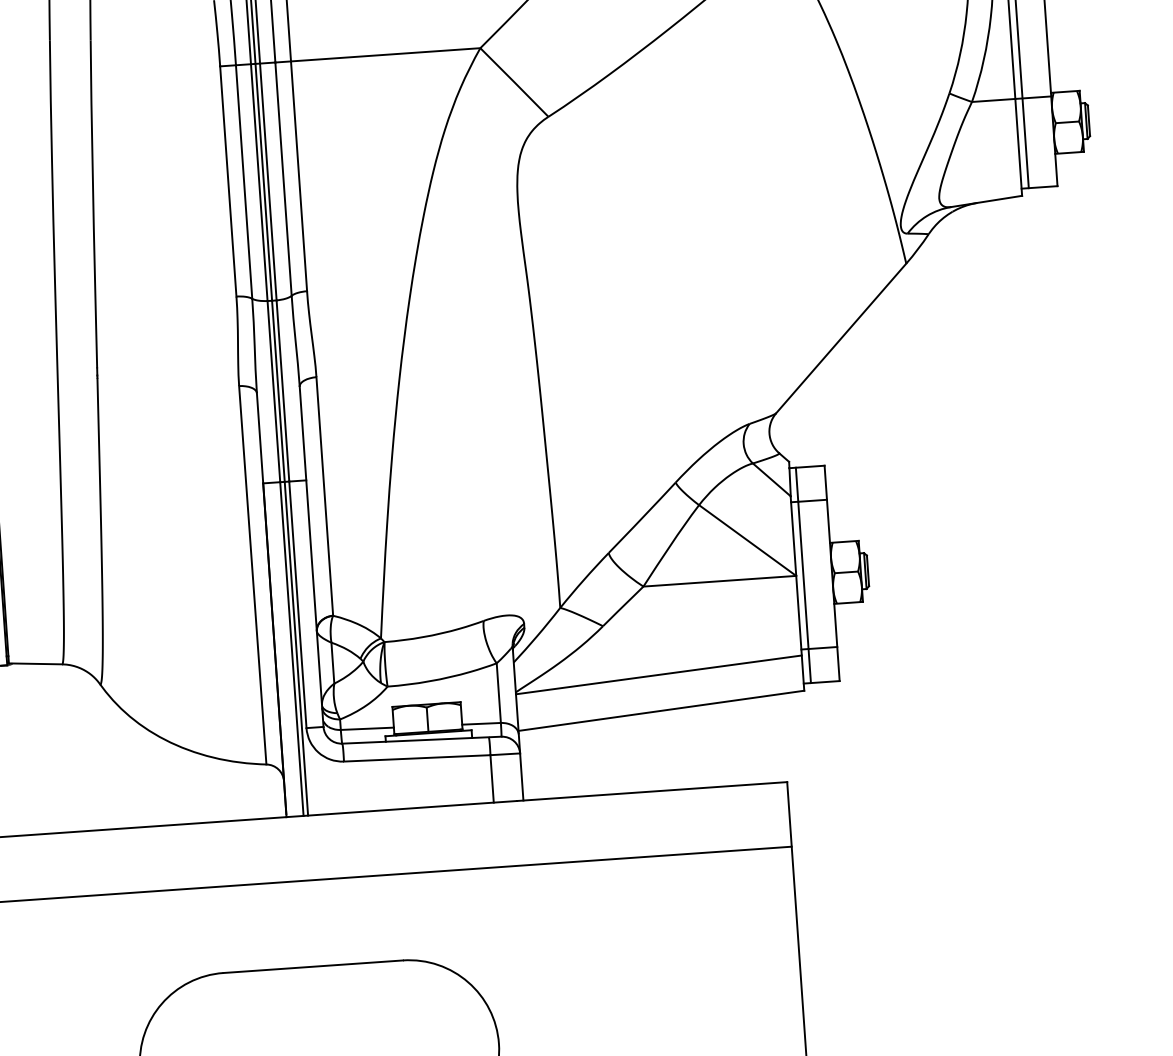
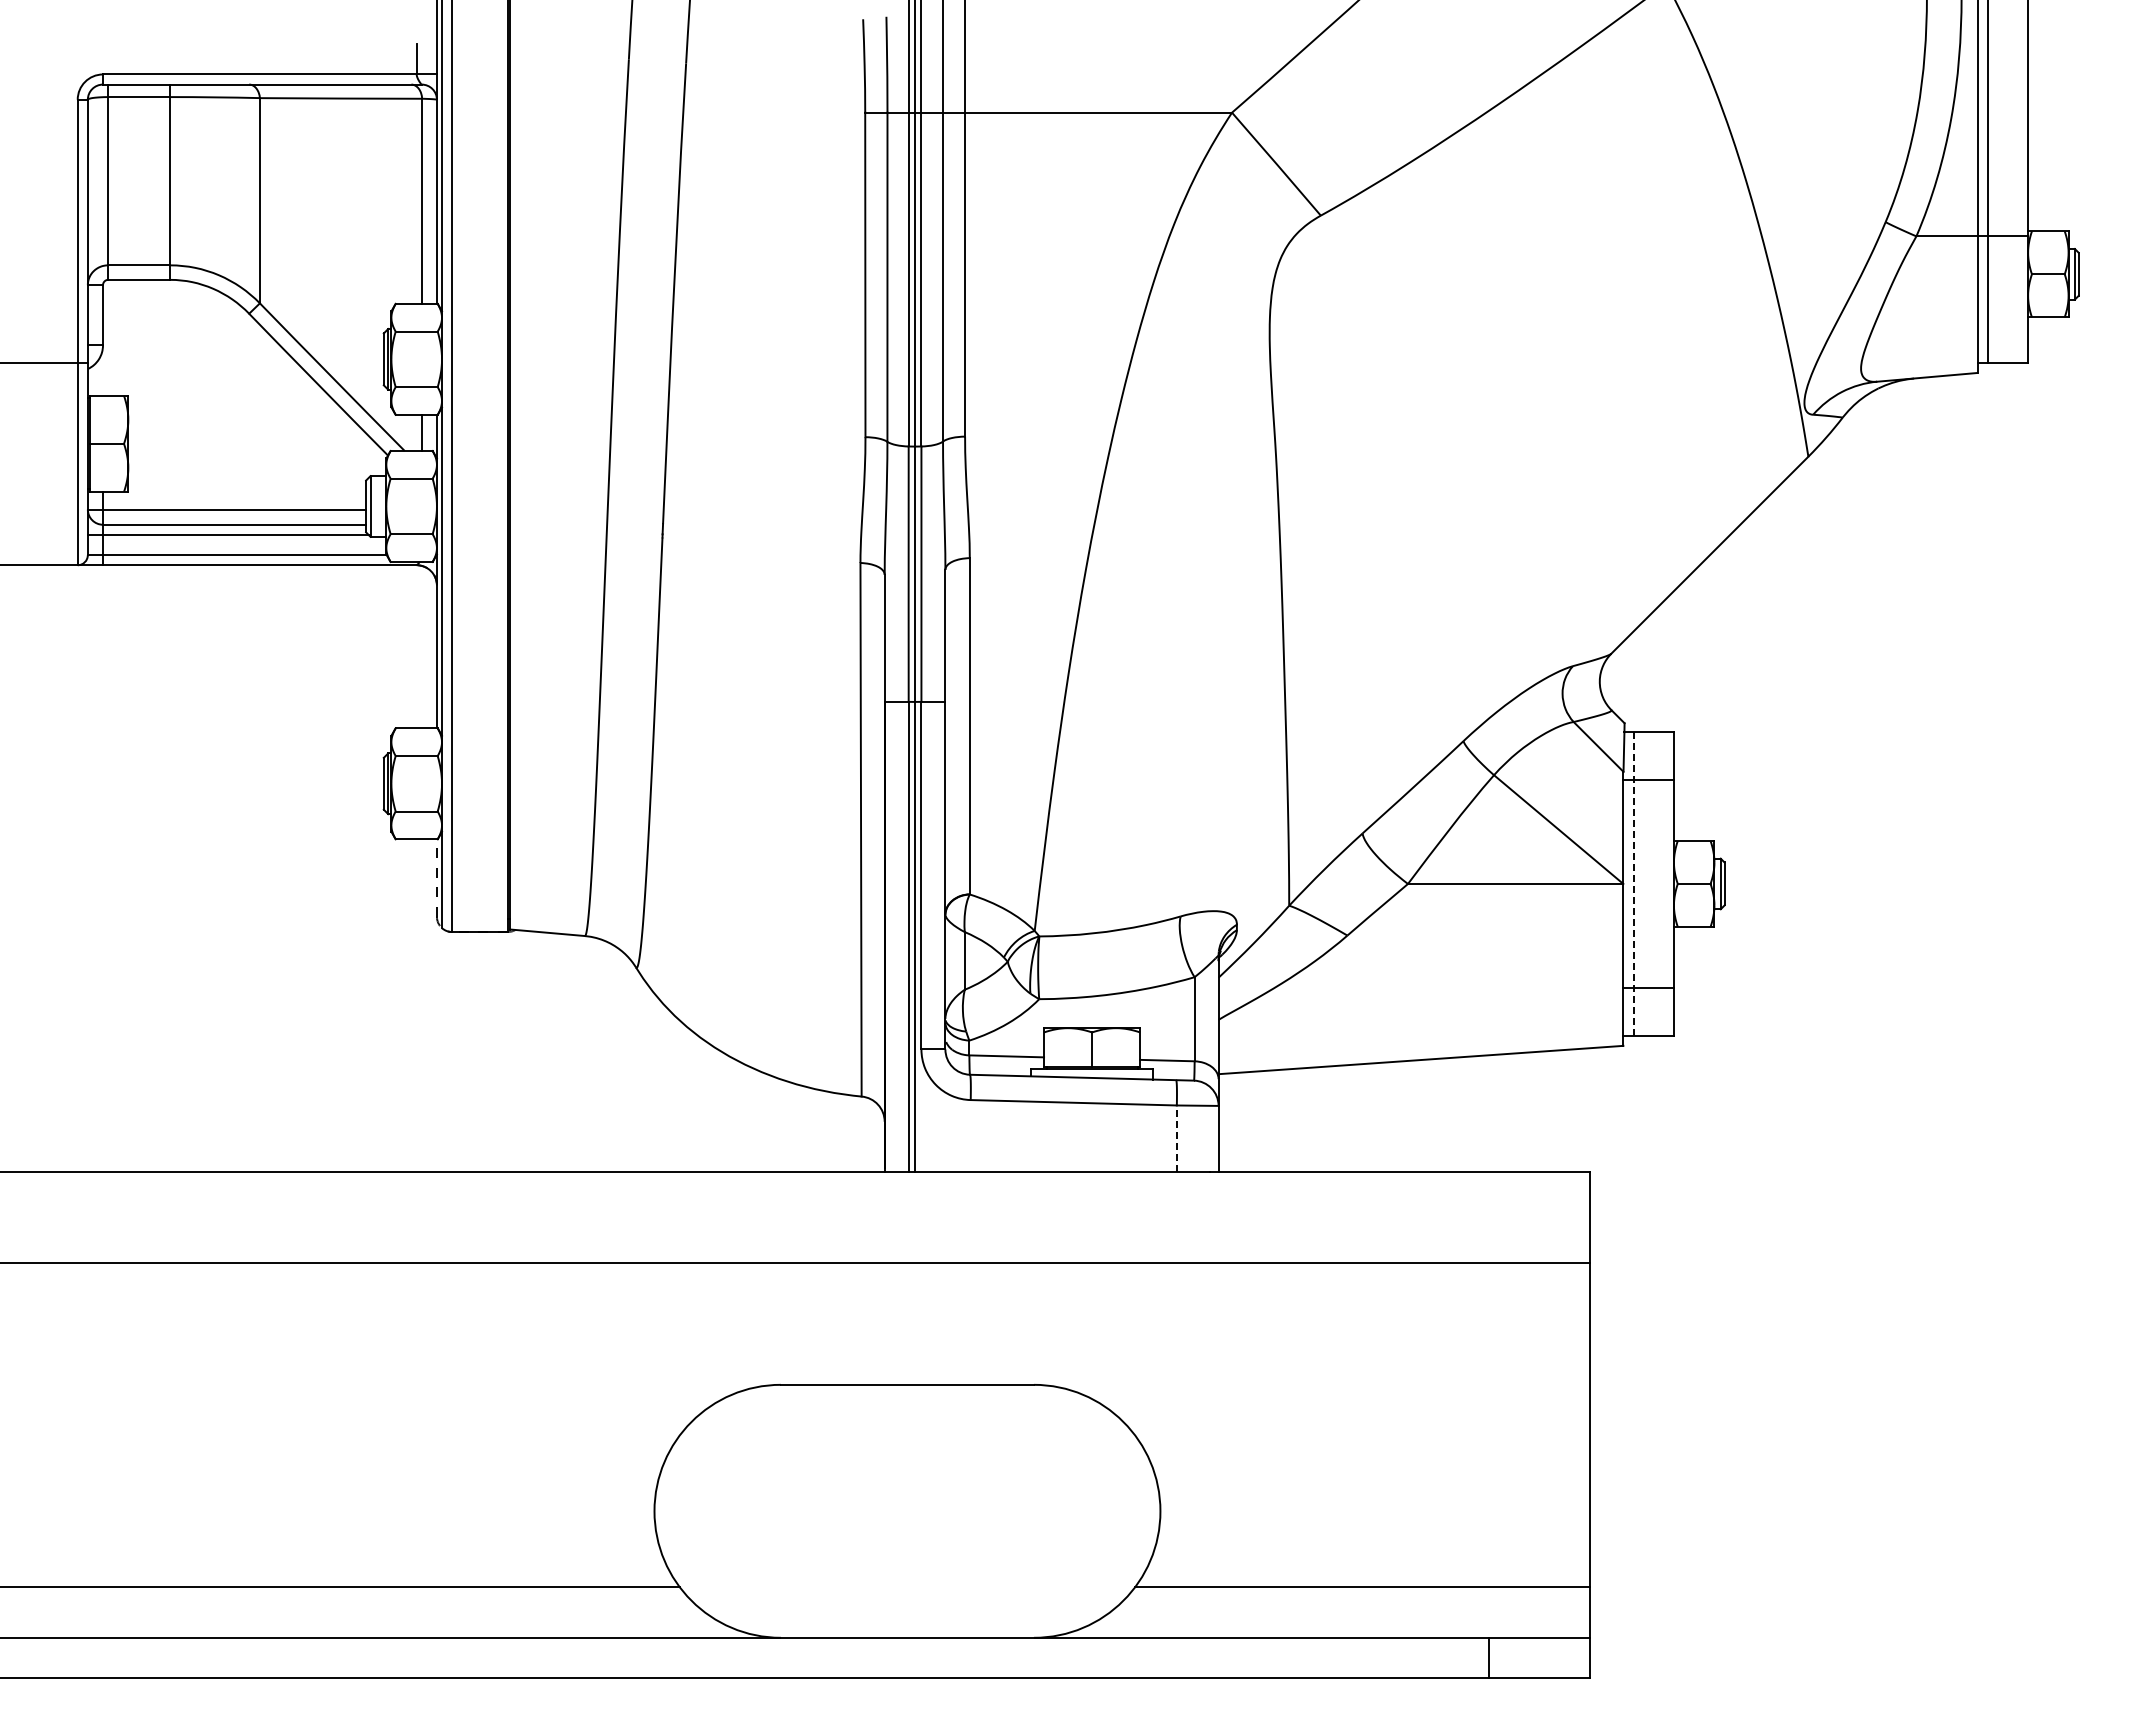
line: (803, 575) -> (1633, 883), solid -> dashed
line: (658, 675) -> (1420, 1009), removed
line: (491, 778) -> (1176, 1138), solid -> dashed

